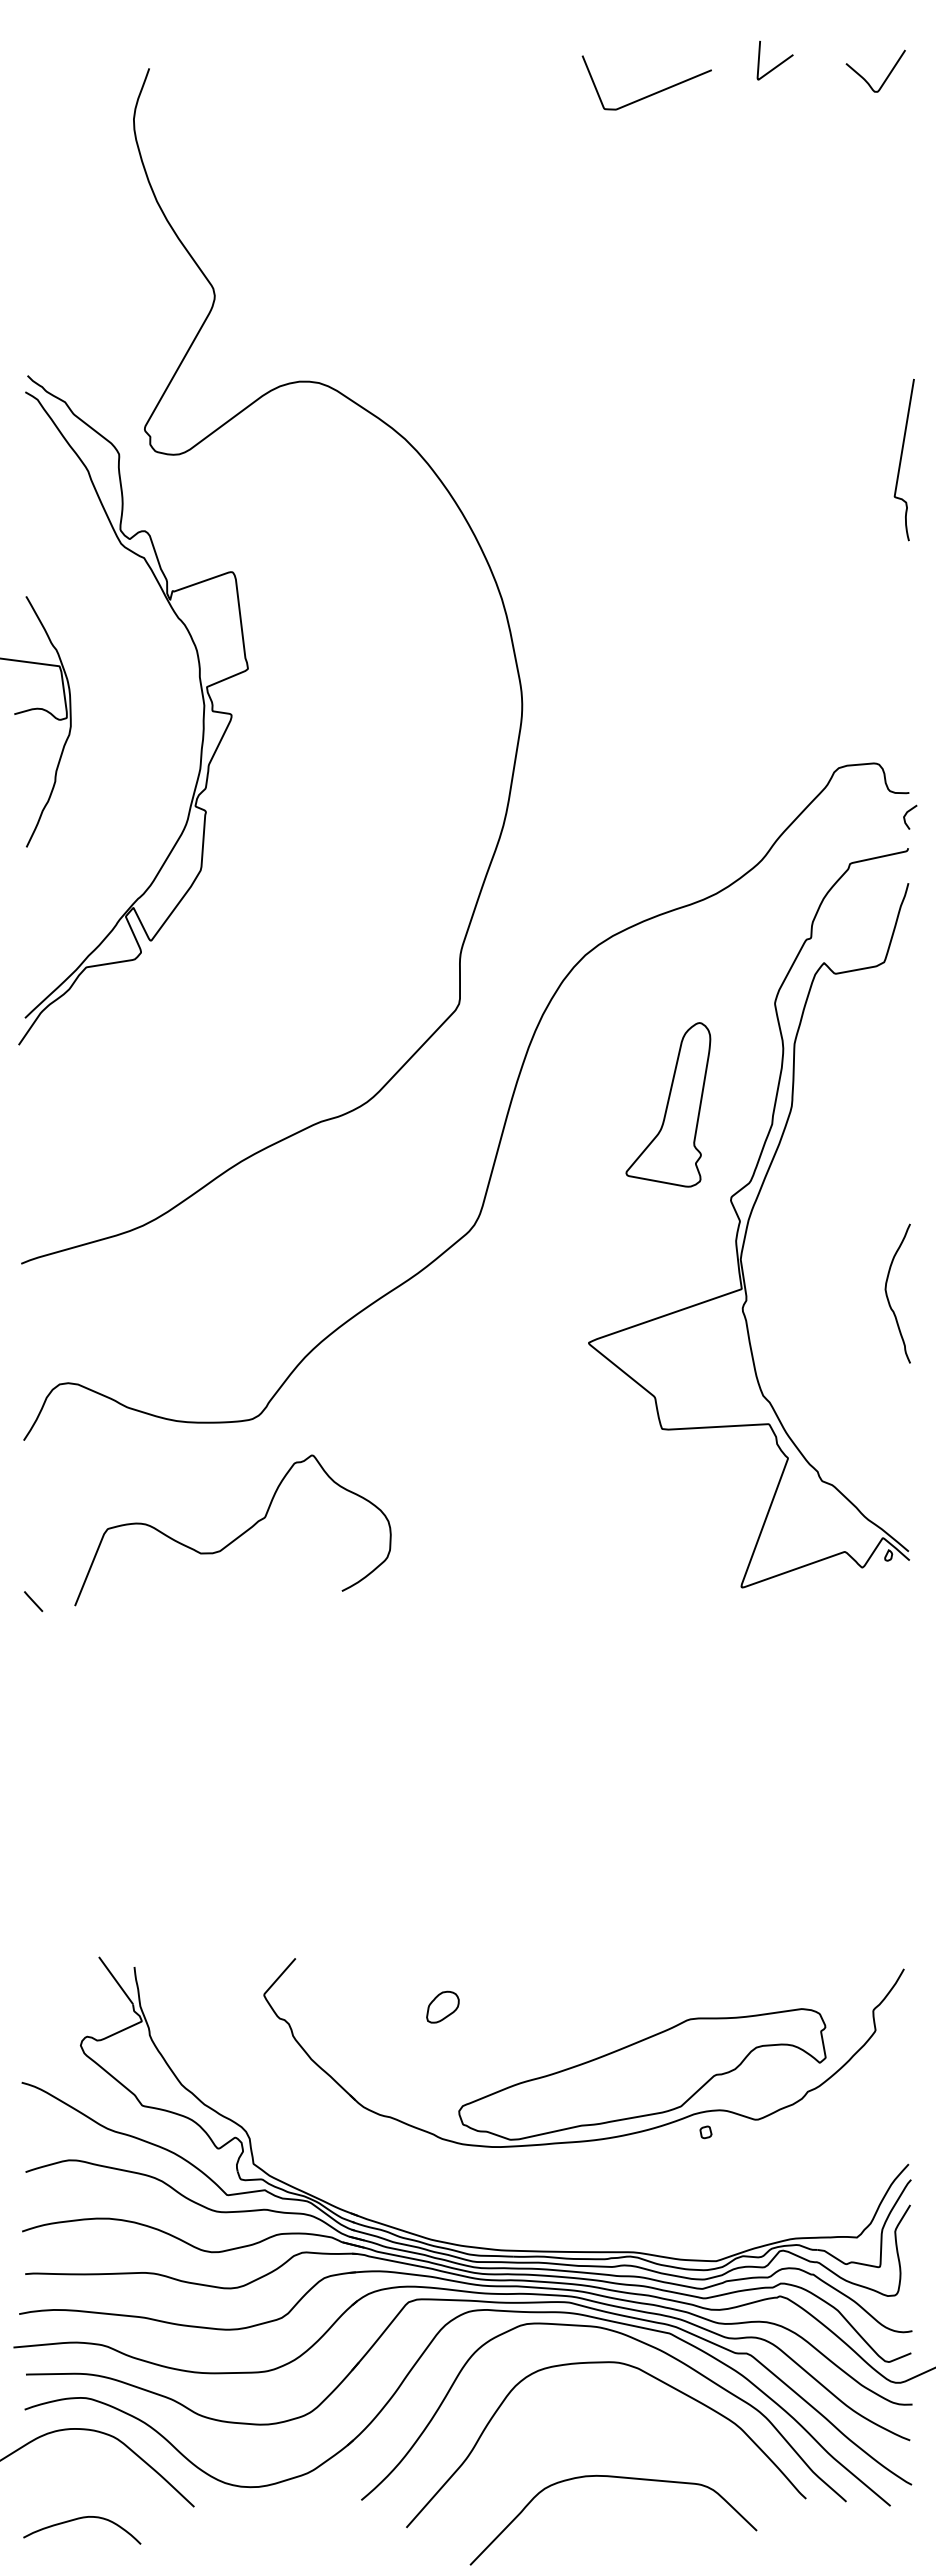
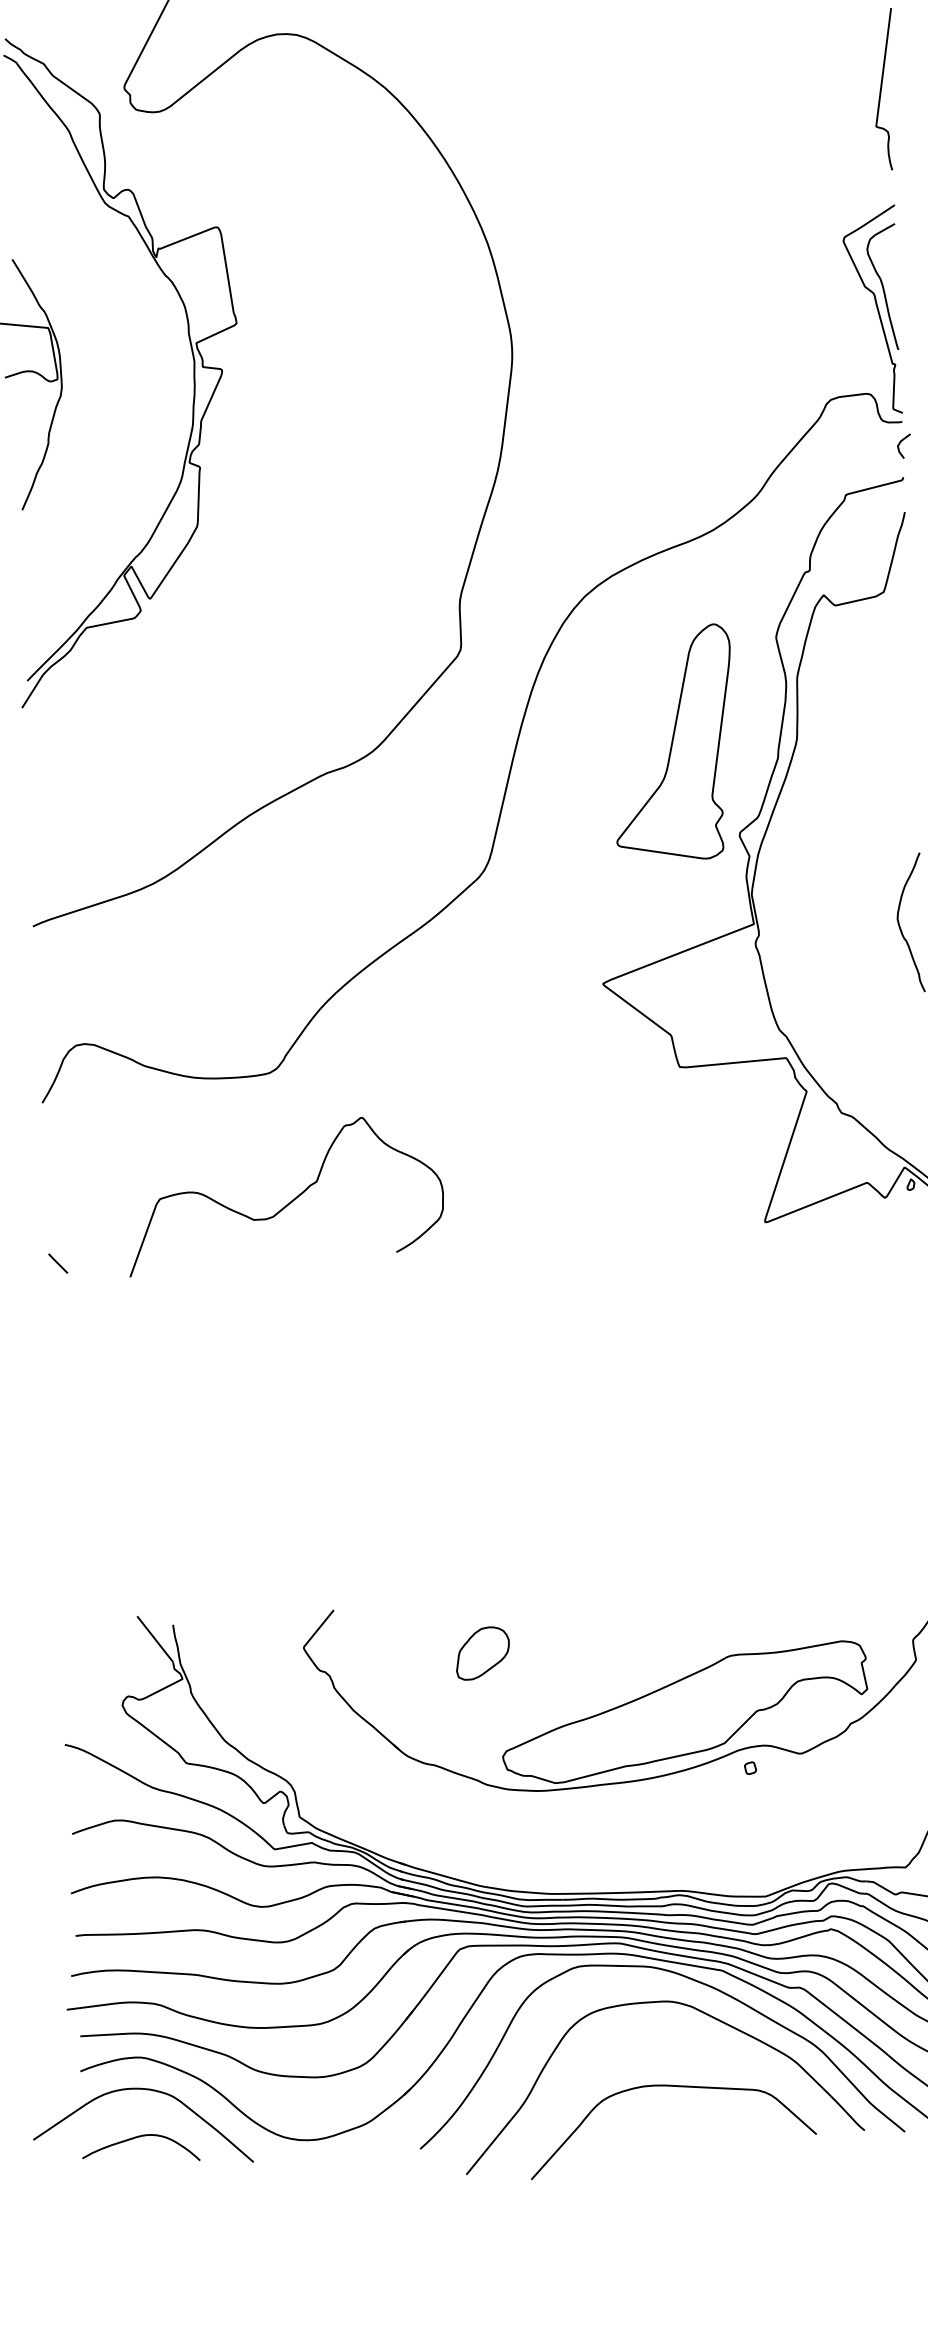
part: (883, 679) -> (872, 309), added
part: (668, 1104) -> (673, 742), size x1.43
curve: (237, 1536) -> (289, 1201), moved
part: (442, 2006) -> (482, 1652), size x1.67
curve: (619, 2478) -> (677, 2087), moved
curve: (79, 2519) -> (137, 2138), moved

